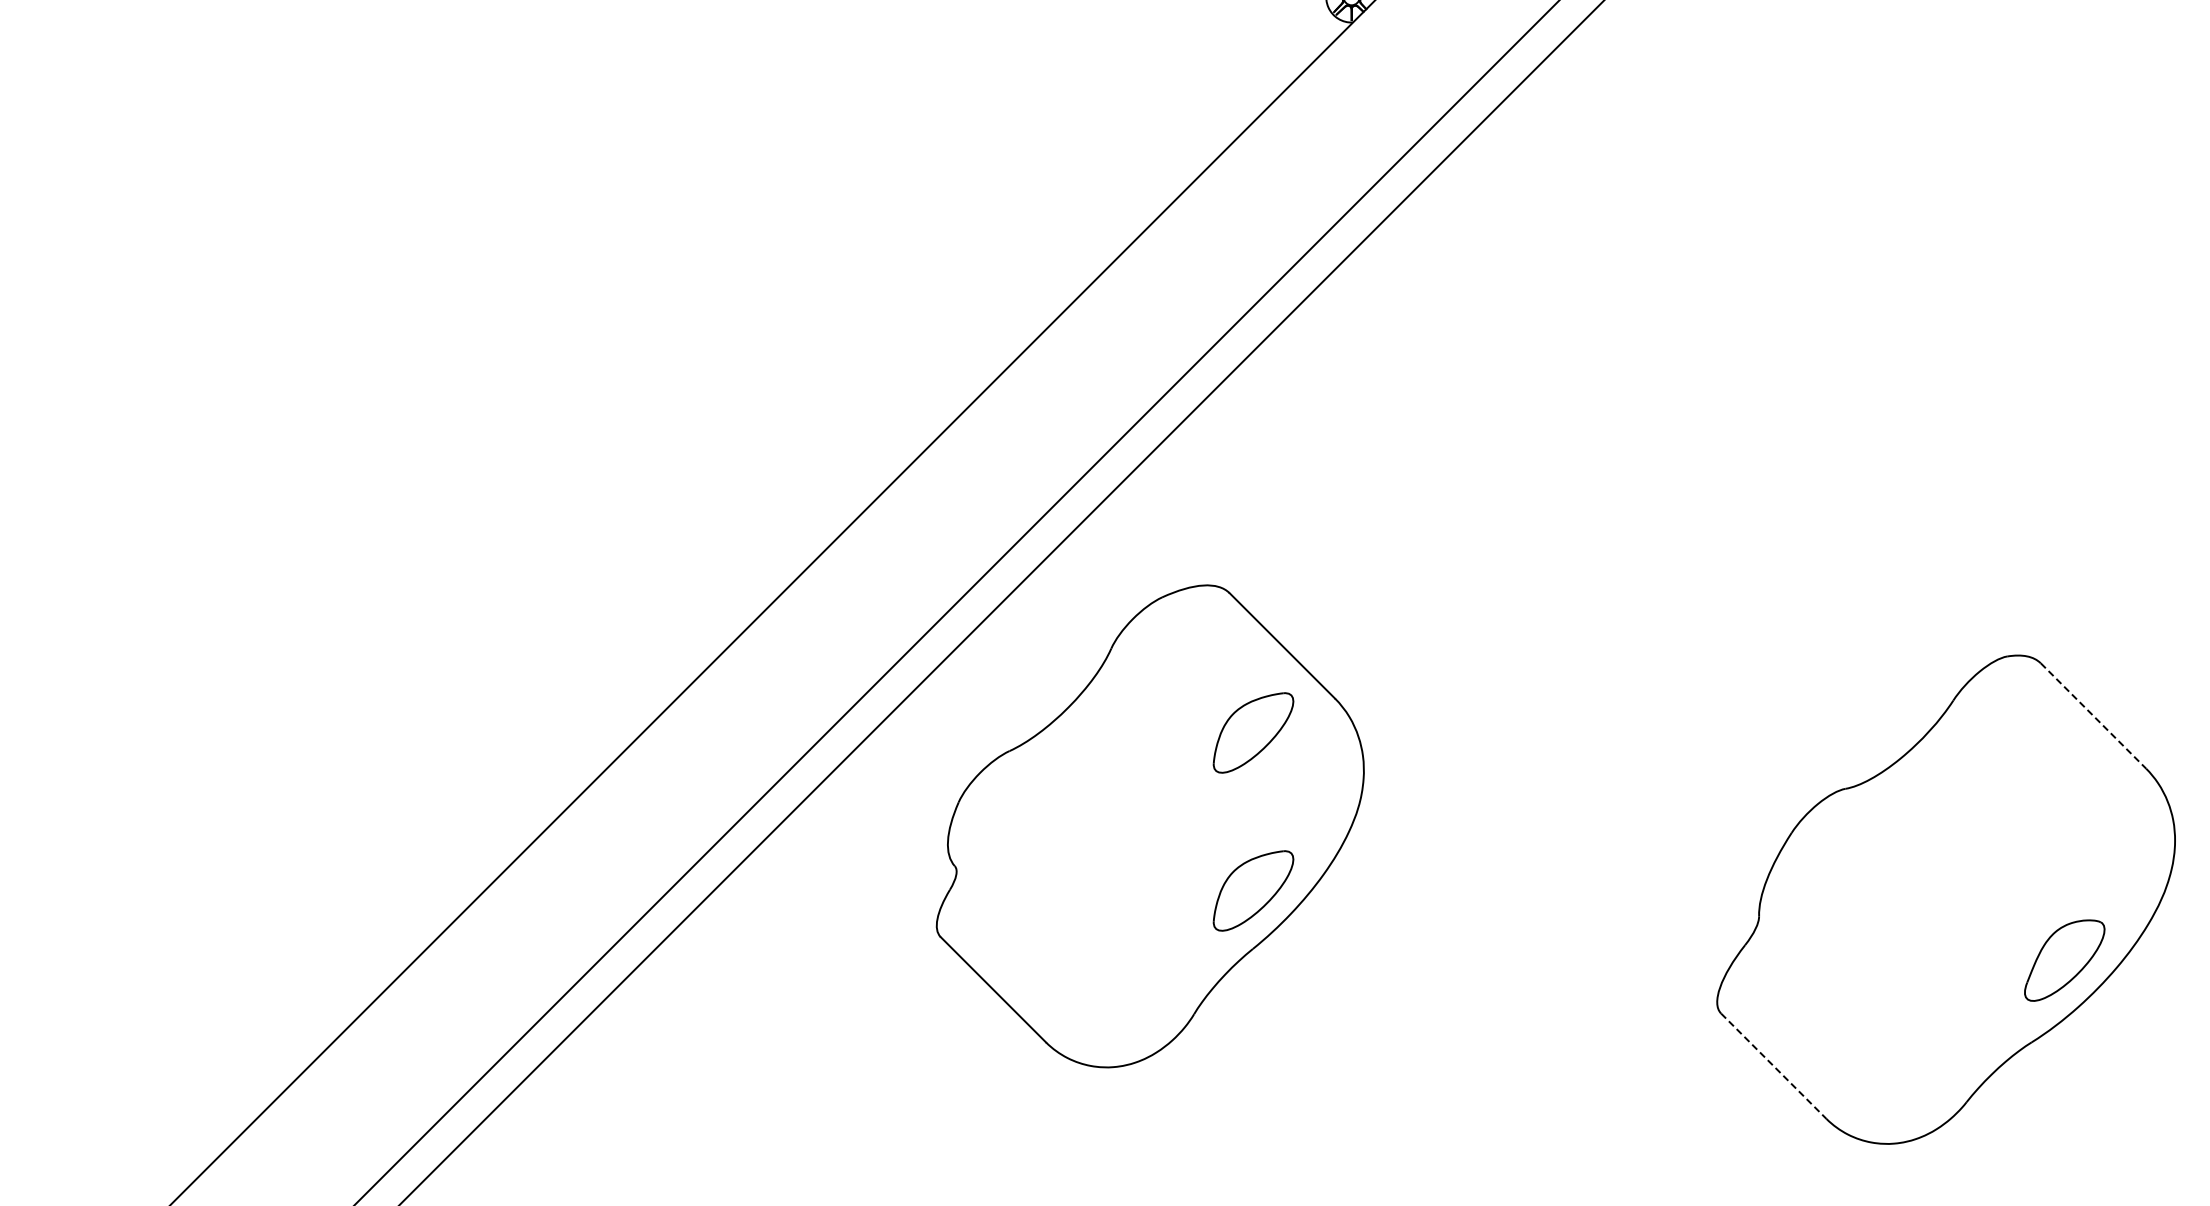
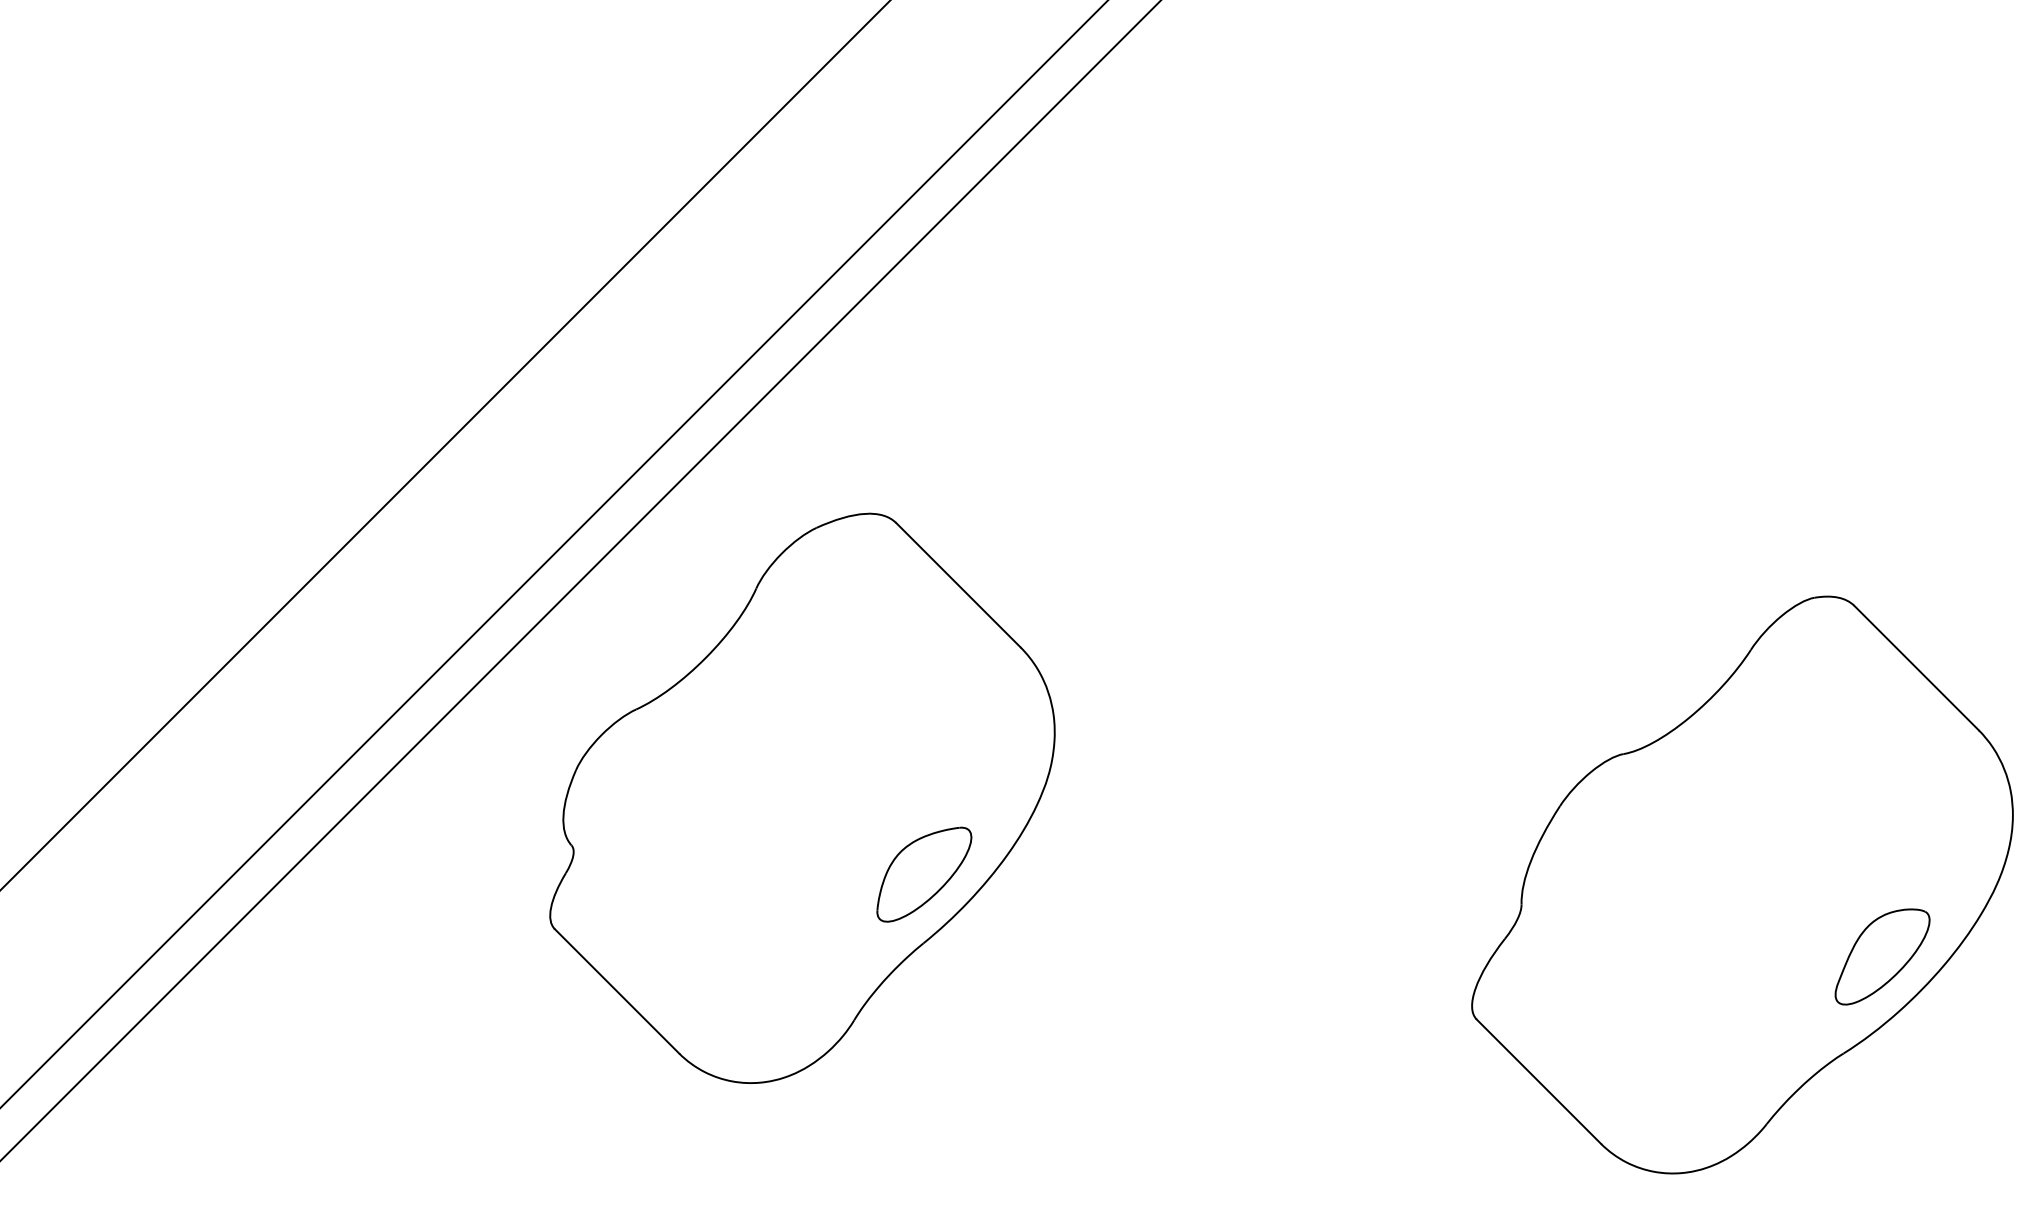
line: (2093, 716) -> (1916, 668), dashed -> solid
part: (1253, 732) -> (924, 687), removed
line: (1773, 1066) -> (1538, 1082), dashed -> solid

